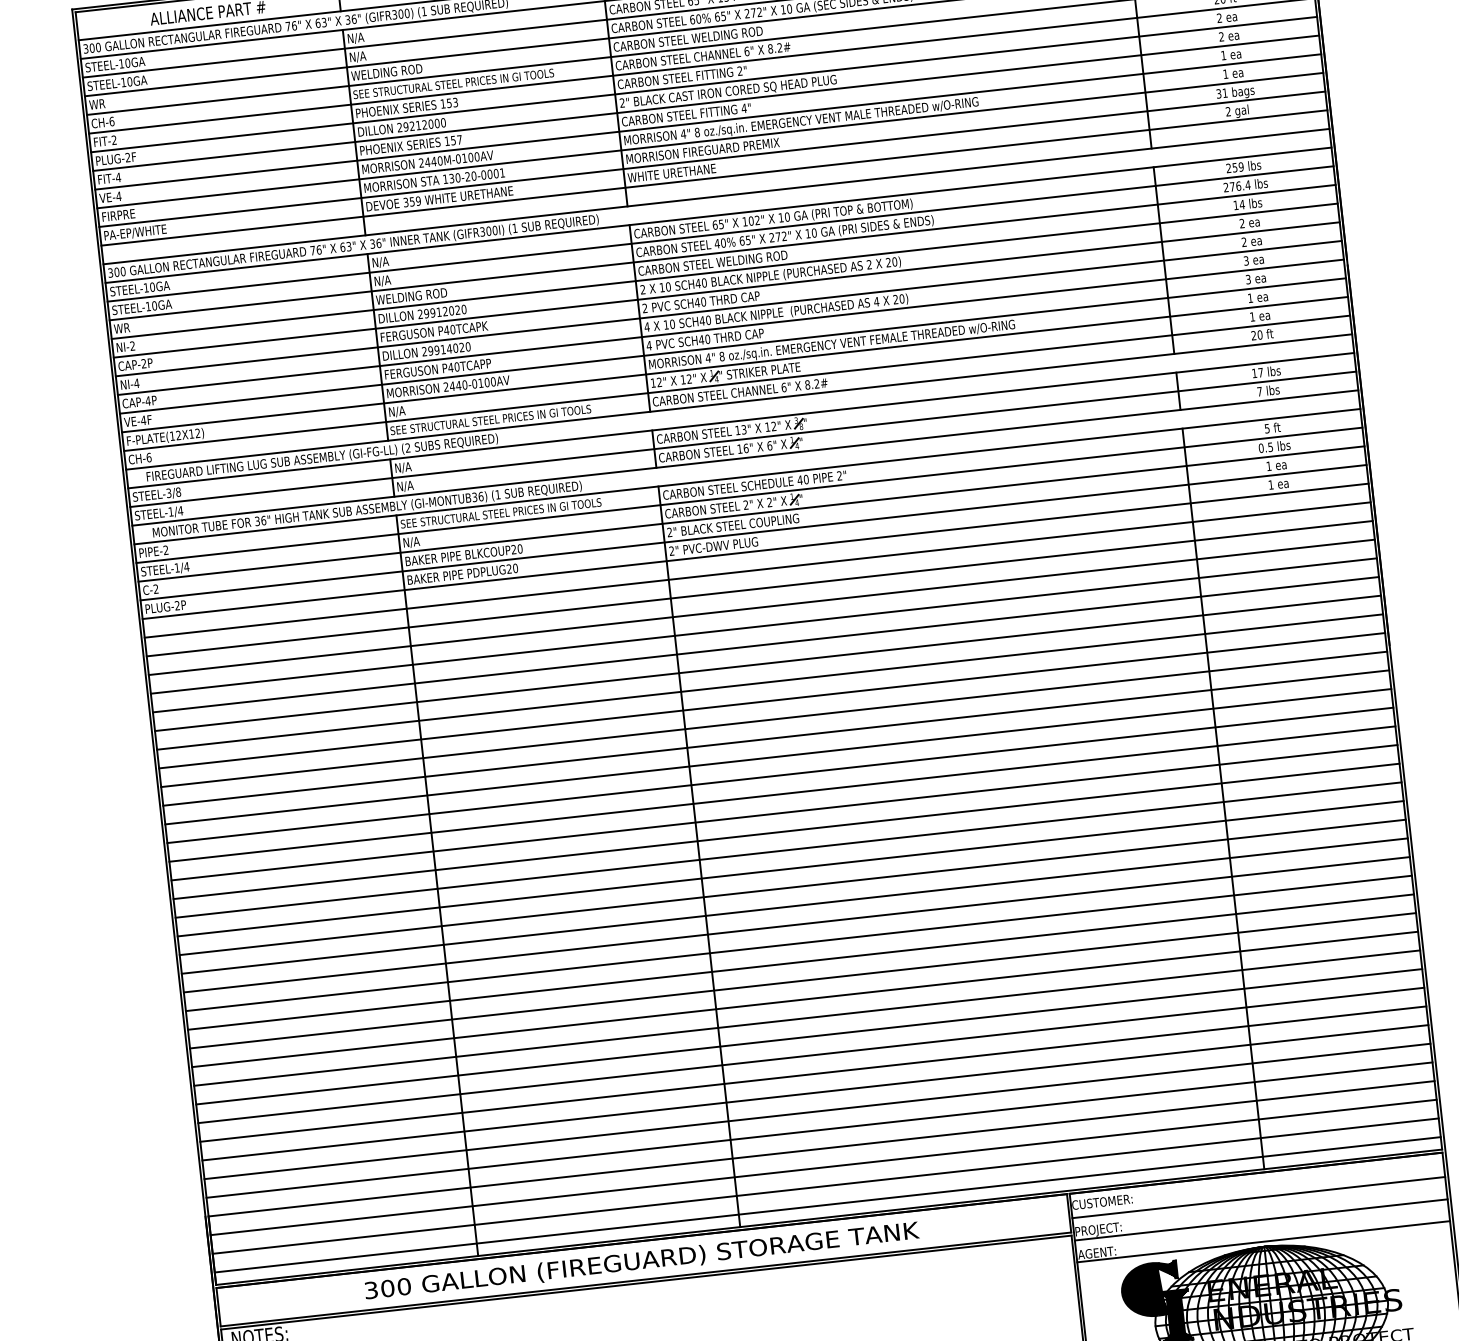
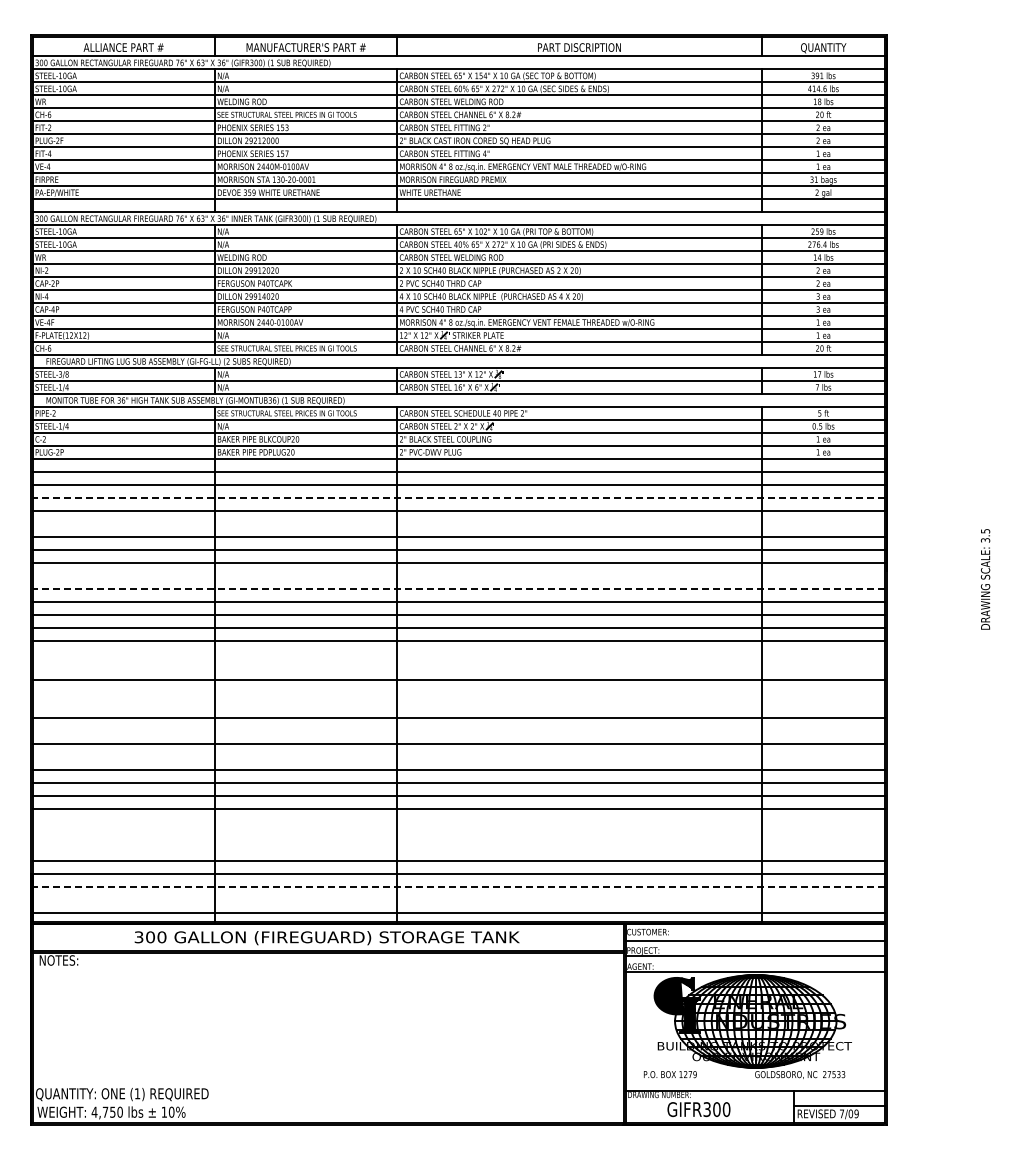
line: (760, 607) -> (458, 497), solid -> dashed
line: (765, 644) -> (458, 523), removed
line: (773, 719) -> (458, 575), removed
line: (775, 737) -> (458, 588), solid -> dashed
line: (785, 831) -> (458, 653), removed
line: (787, 850) -> (458, 666), removed
line: (791, 887) -> (458, 692), removed
line: (793, 906) -> (458, 705), removed
line: (798, 943) -> (458, 731), removed
line: (802, 980) -> (458, 757), removed
line: (812, 1074) -> (458, 822), removed
line: (814, 1093) -> (458, 835), removed
line: (816, 1111) -> (458, 848), removed
line: (822, 1167) -> (458, 887), solid -> dashed
line: (824, 1186) -> (458, 900), removed

